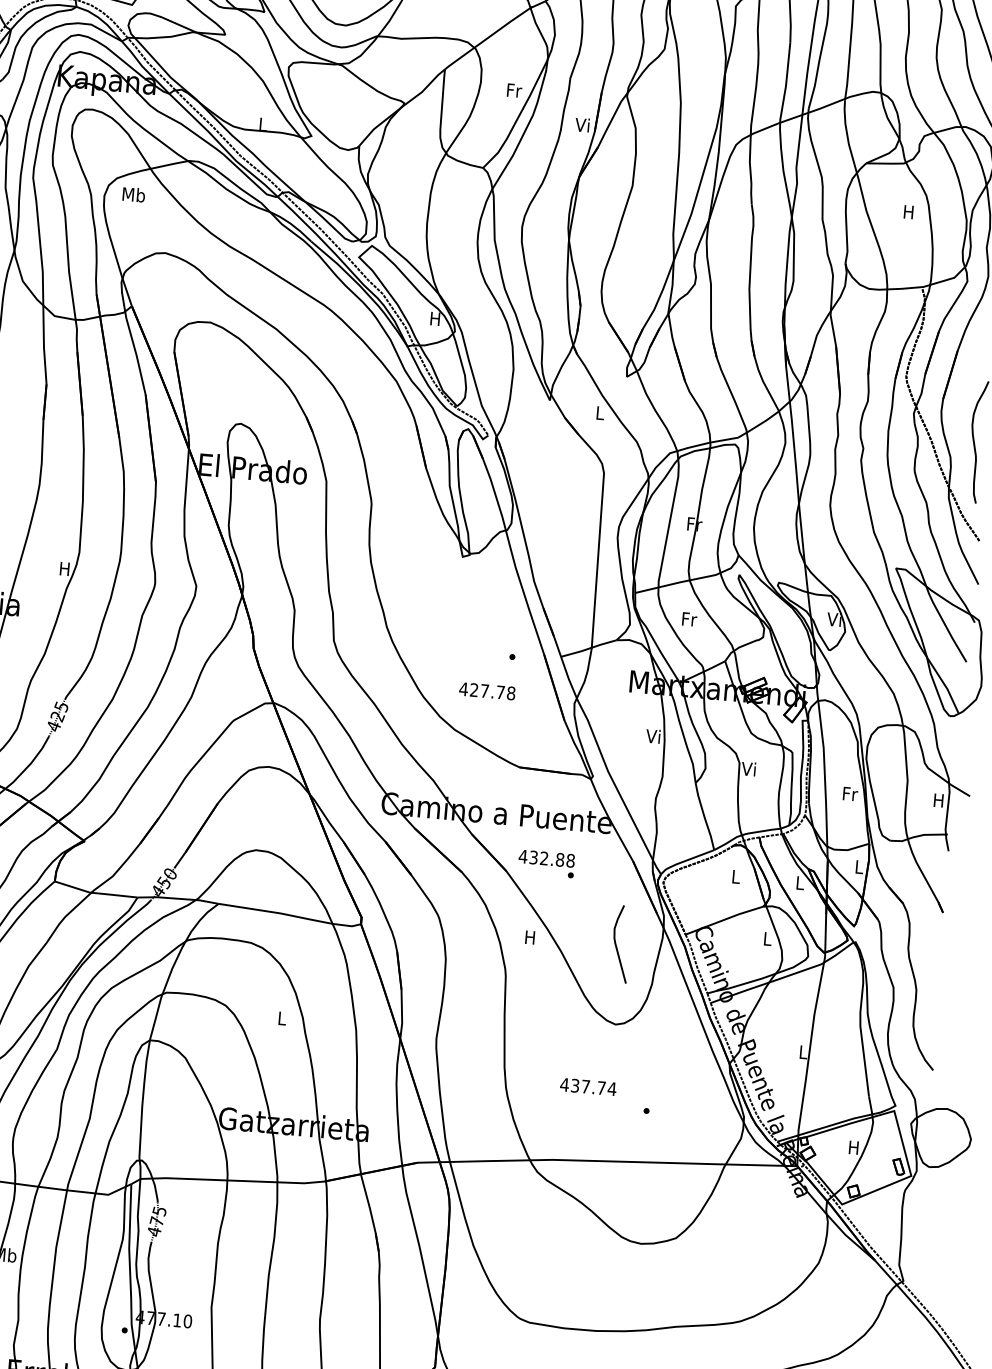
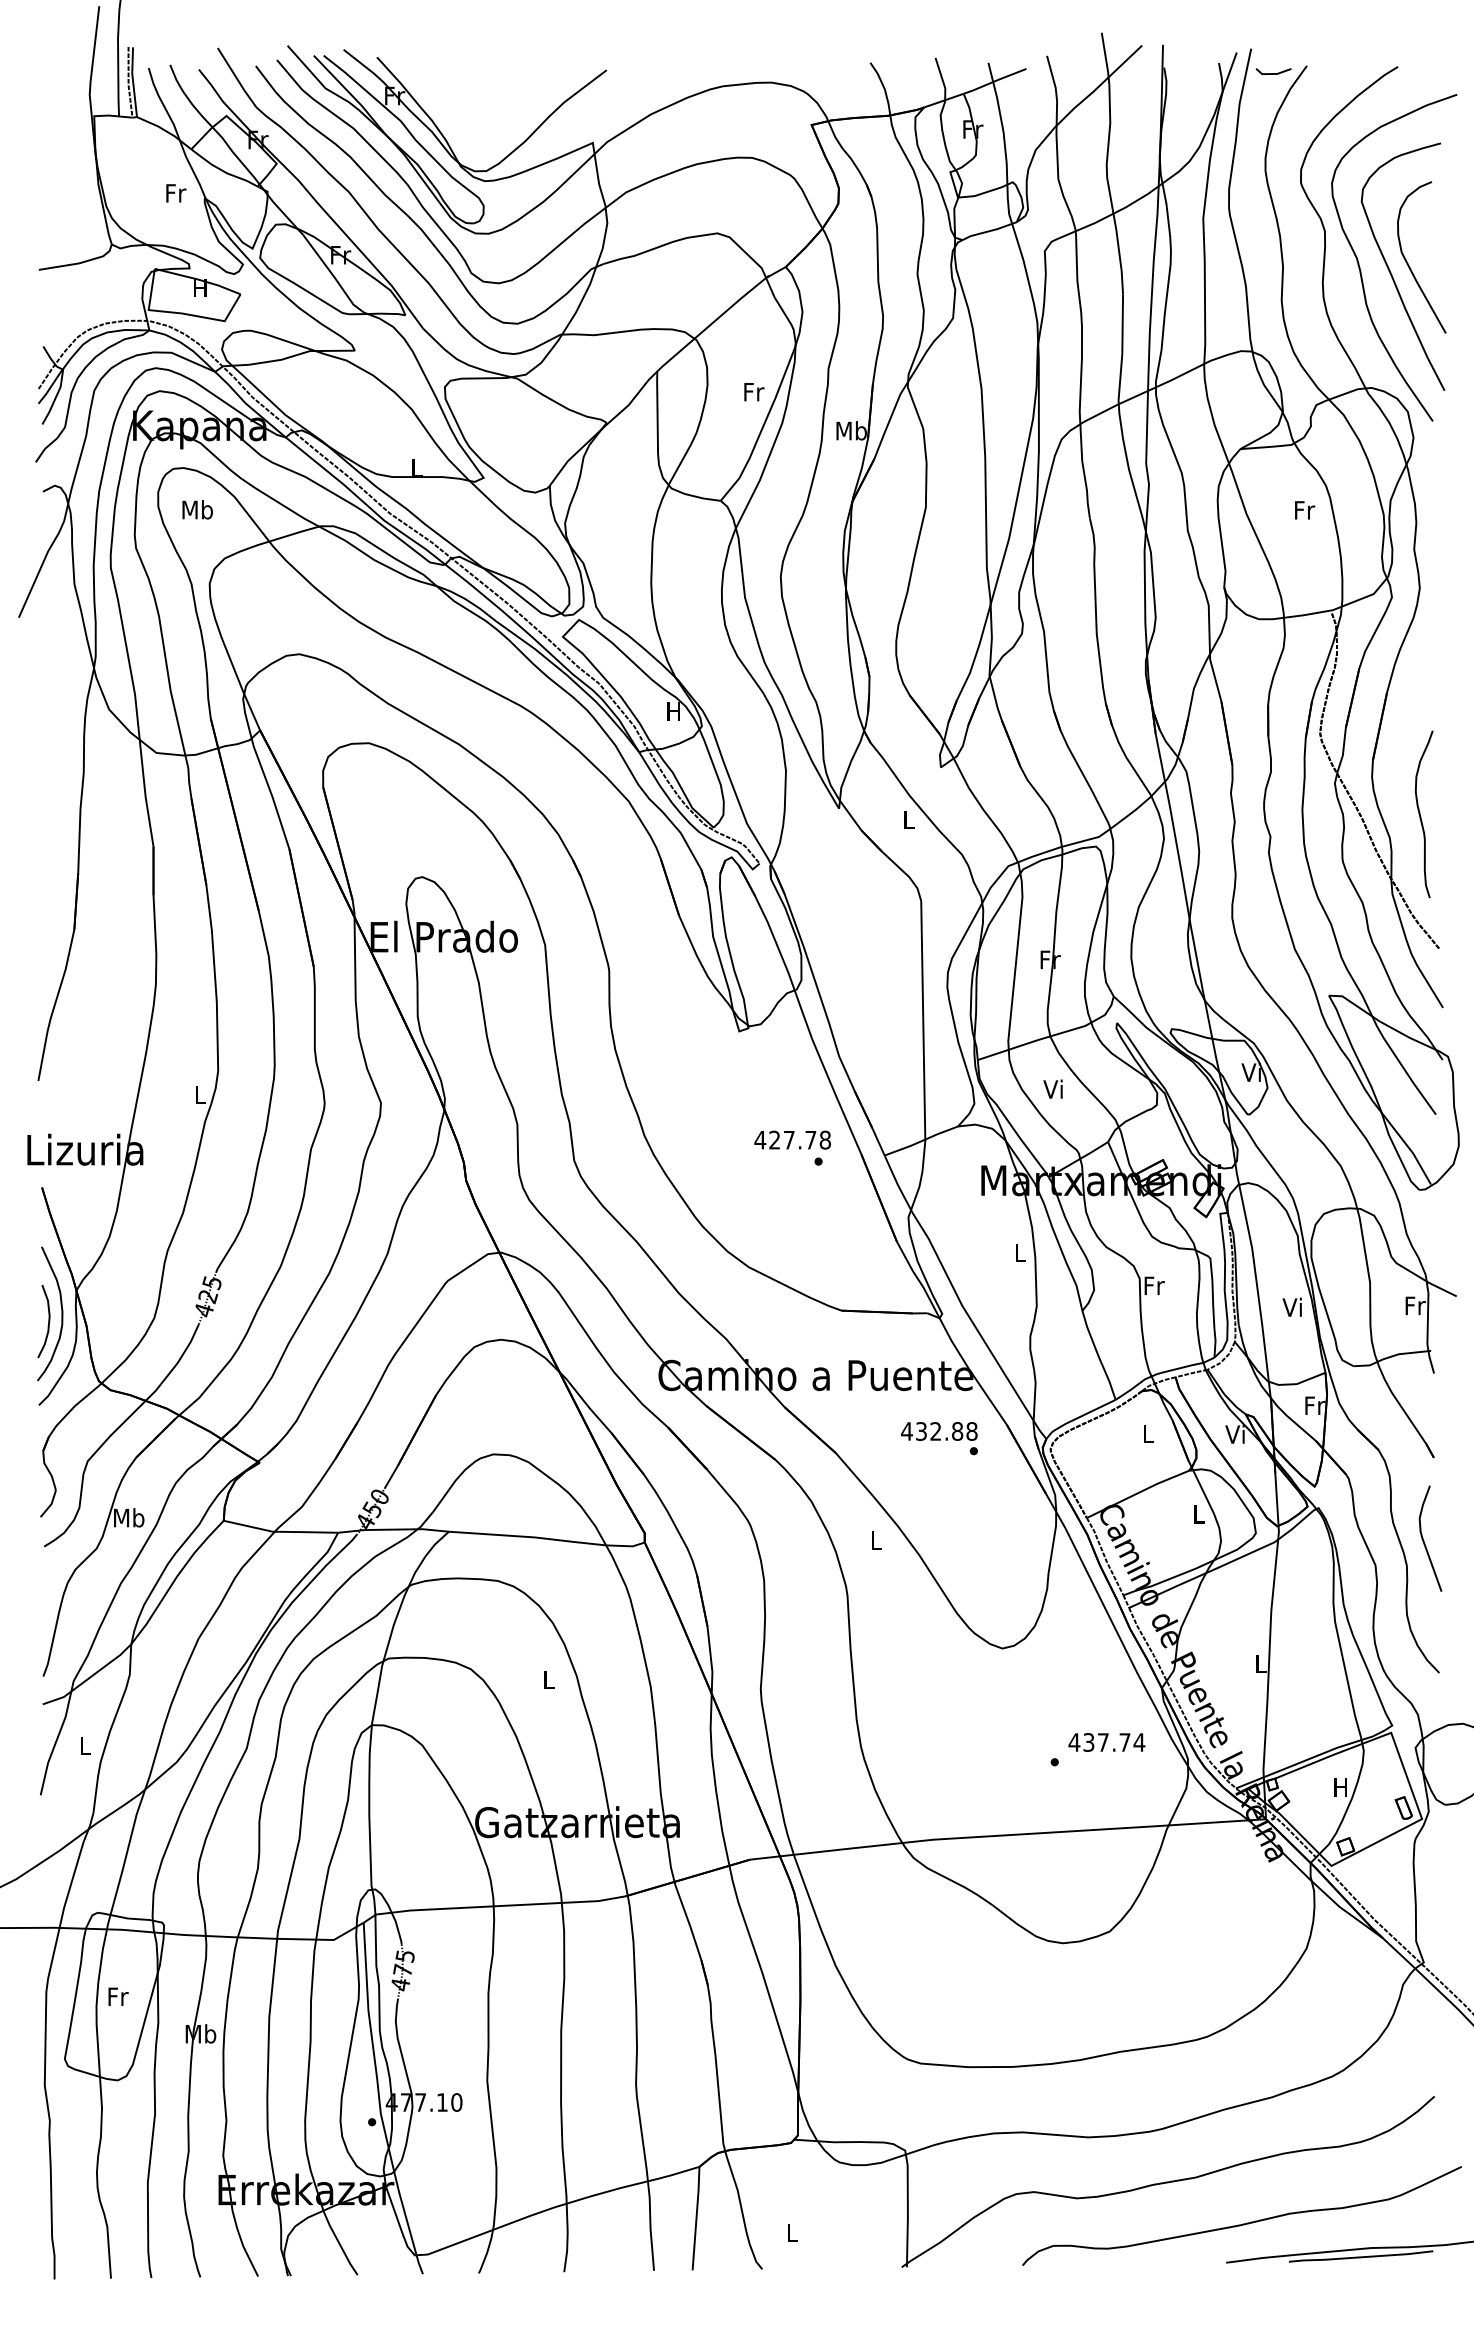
text: (583, 124) -> (851, 430), Vi -> Mb
text: (133, 194) -> (197, 509), moved
text: (909, 212) -> (1305, 510), H -> Fr
text: (65, 568) -> (200, 1094), H -> L
text: (689, 618) -> (1054, 1088), Fr -> Vi
text: (487, 690) -> (792, 1139), moved
text: (652, 736) -> (1018, 1252), Vi -> L
text: (749, 768) -> (1153, 1285), Vi -> Fr
text: (850, 793) -> (1293, 1306), Fr -> Vi
text: (939, 800) -> (1415, 1305), H -> Fr
text: (546, 863) -> (939, 1438), moved
text: (859, 867) -> (1315, 1405), L -> Fr
text: (798, 883) -> (1234, 1434), L -> Vi
text: (529, 937) -> (875, 1540), H -> L
curve: (616, 945) -> (1424, 1540), moved
text: (588, 1086) -> (1106, 1742), moved

